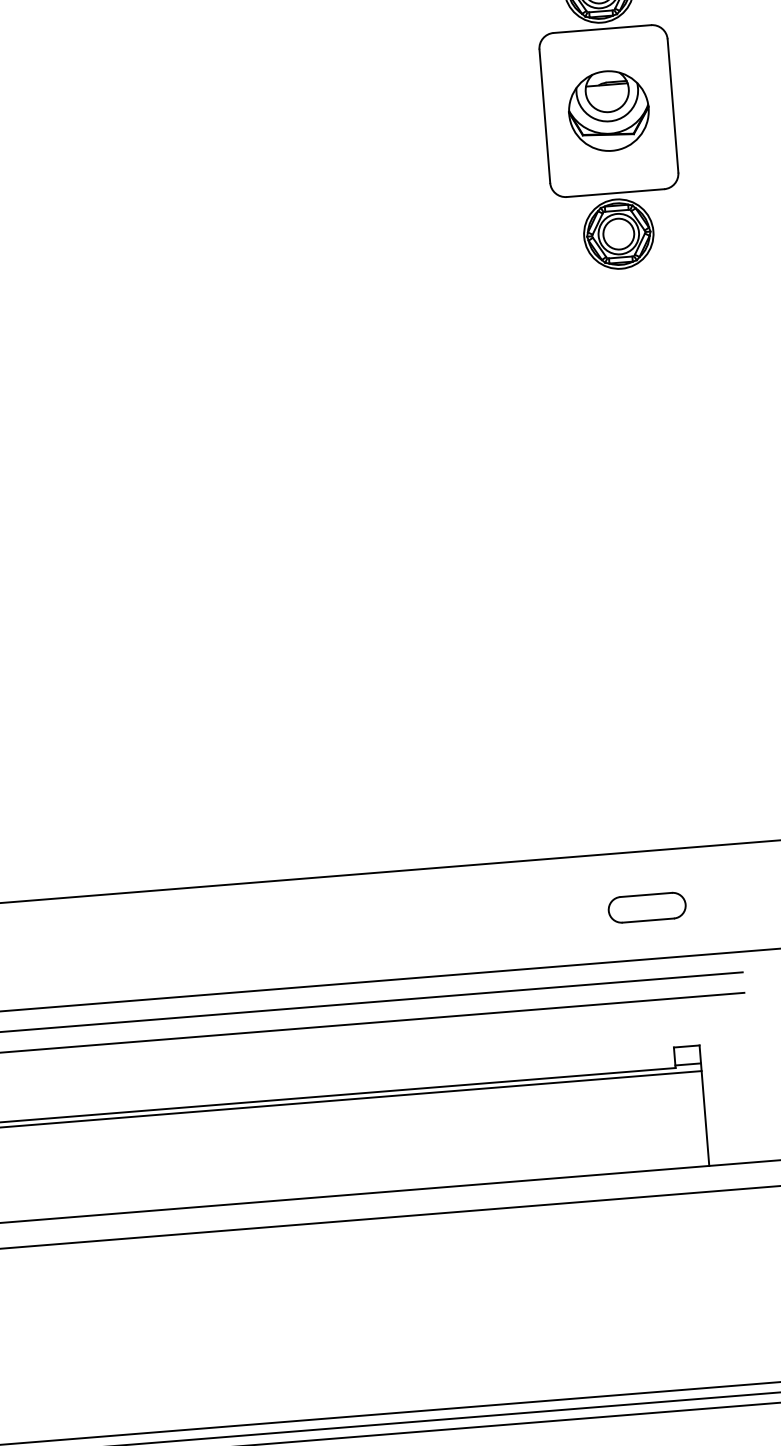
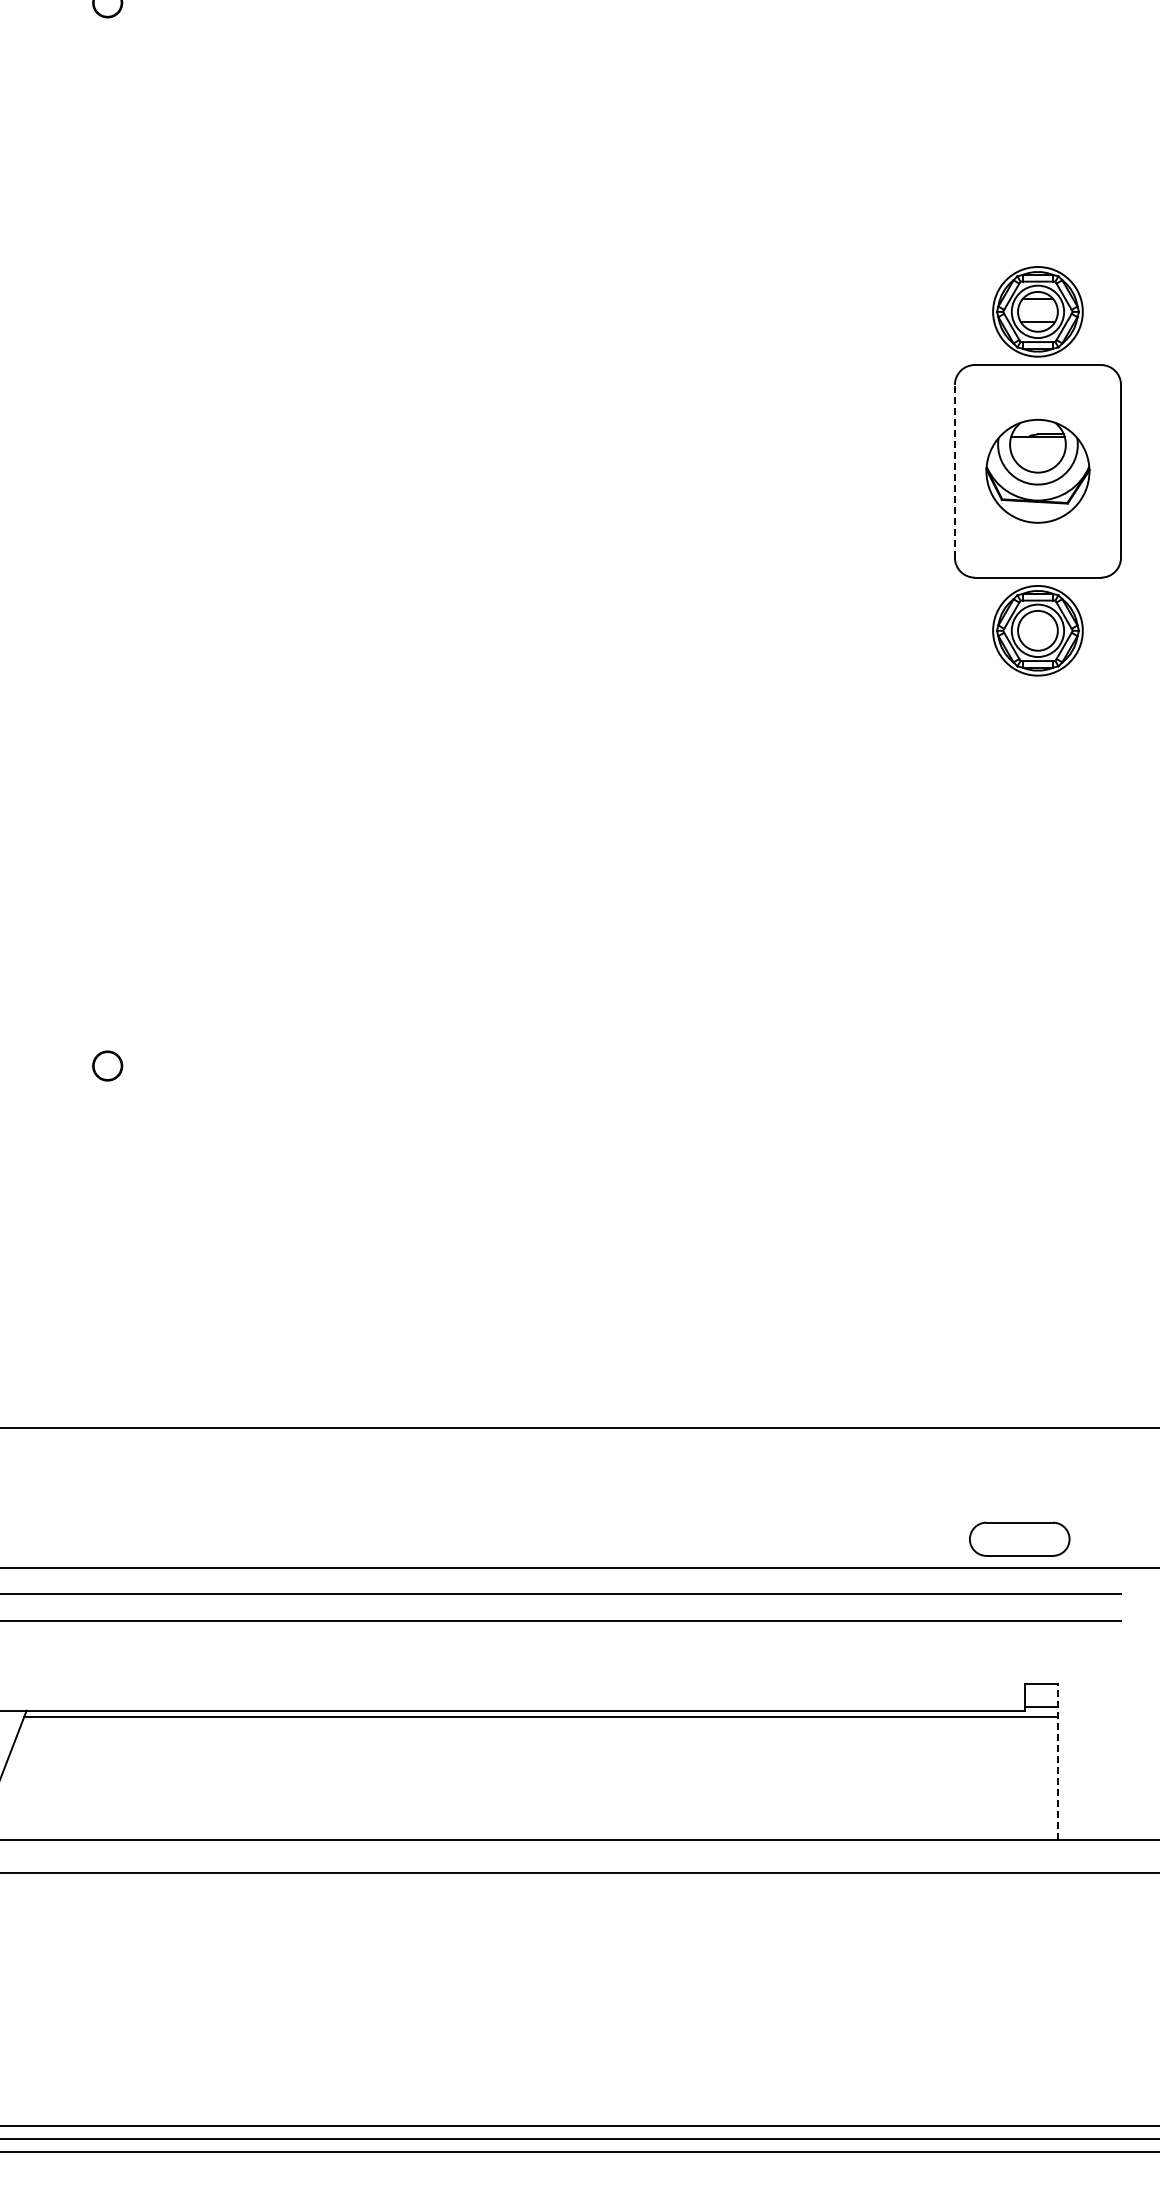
line: (544, 115) -> (954, 470), solid -> dashed
part: (646, 907) -> (1019, 1538), moved
line: (704, 1105) -> (1057, 1761), solid -> dashed

